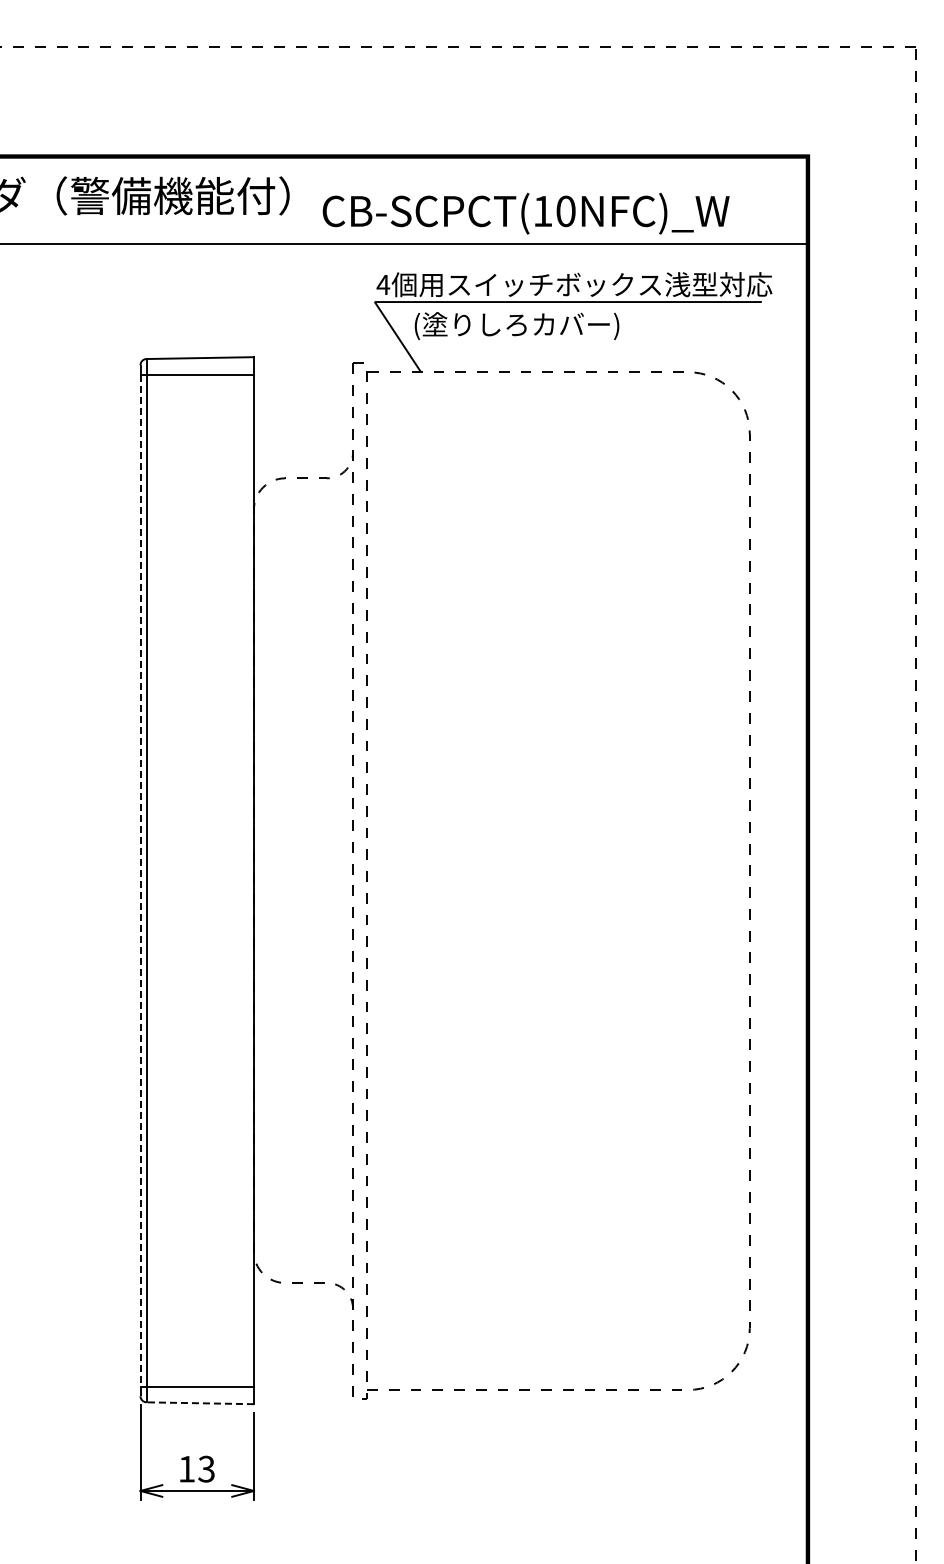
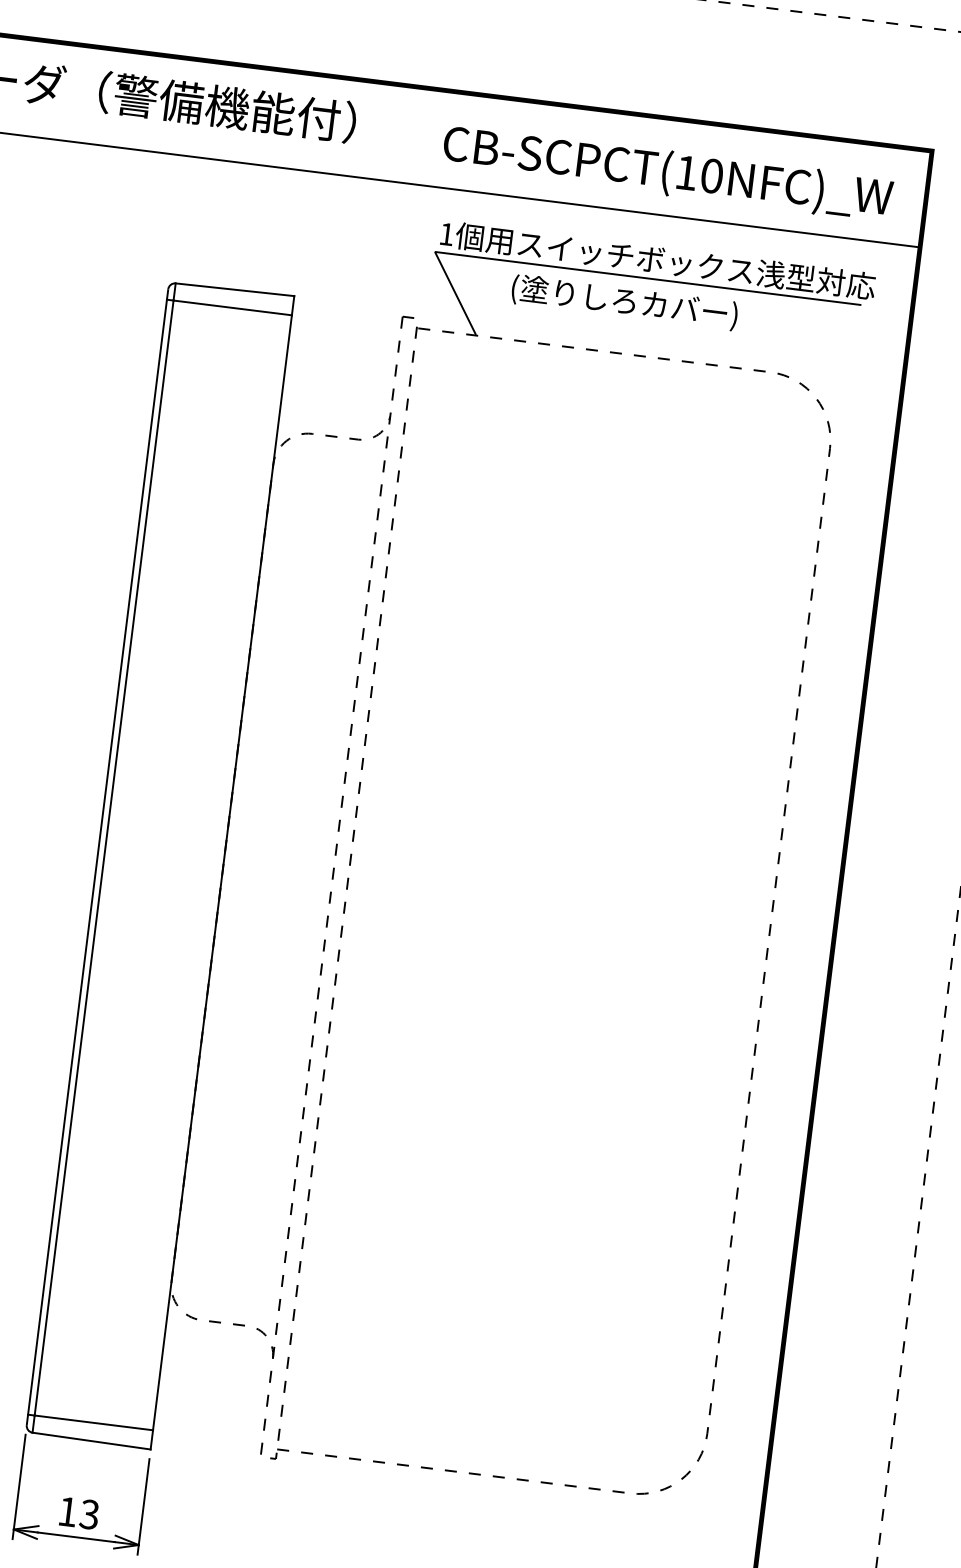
text: (525, 213) -> (667, 172), moved
text: (383, 284) -> (446, 233), 4 -> 1
text: (516, 325) -> (624, 301), moved
line: (140, 881) -> (97, 858), dashed -> solid
line: (200, 1403) -> (91, 1441), dashed -> solid

